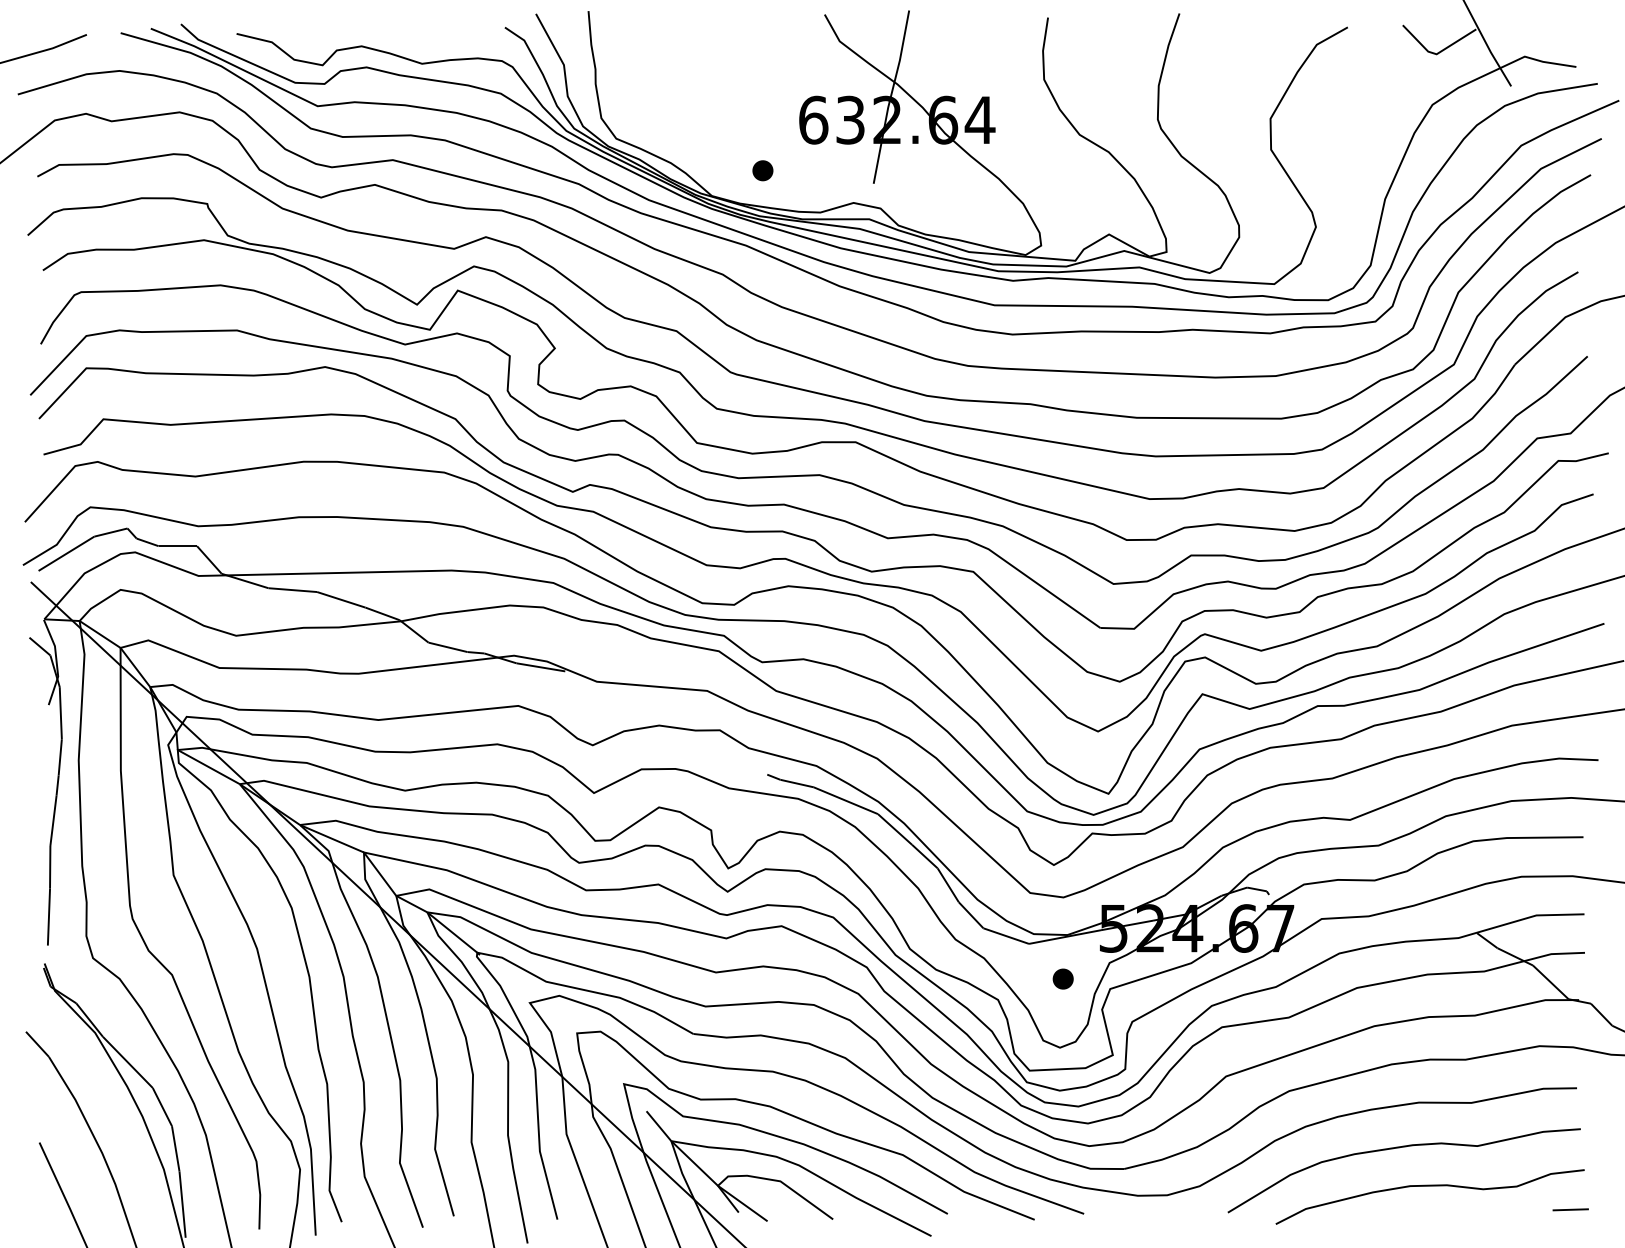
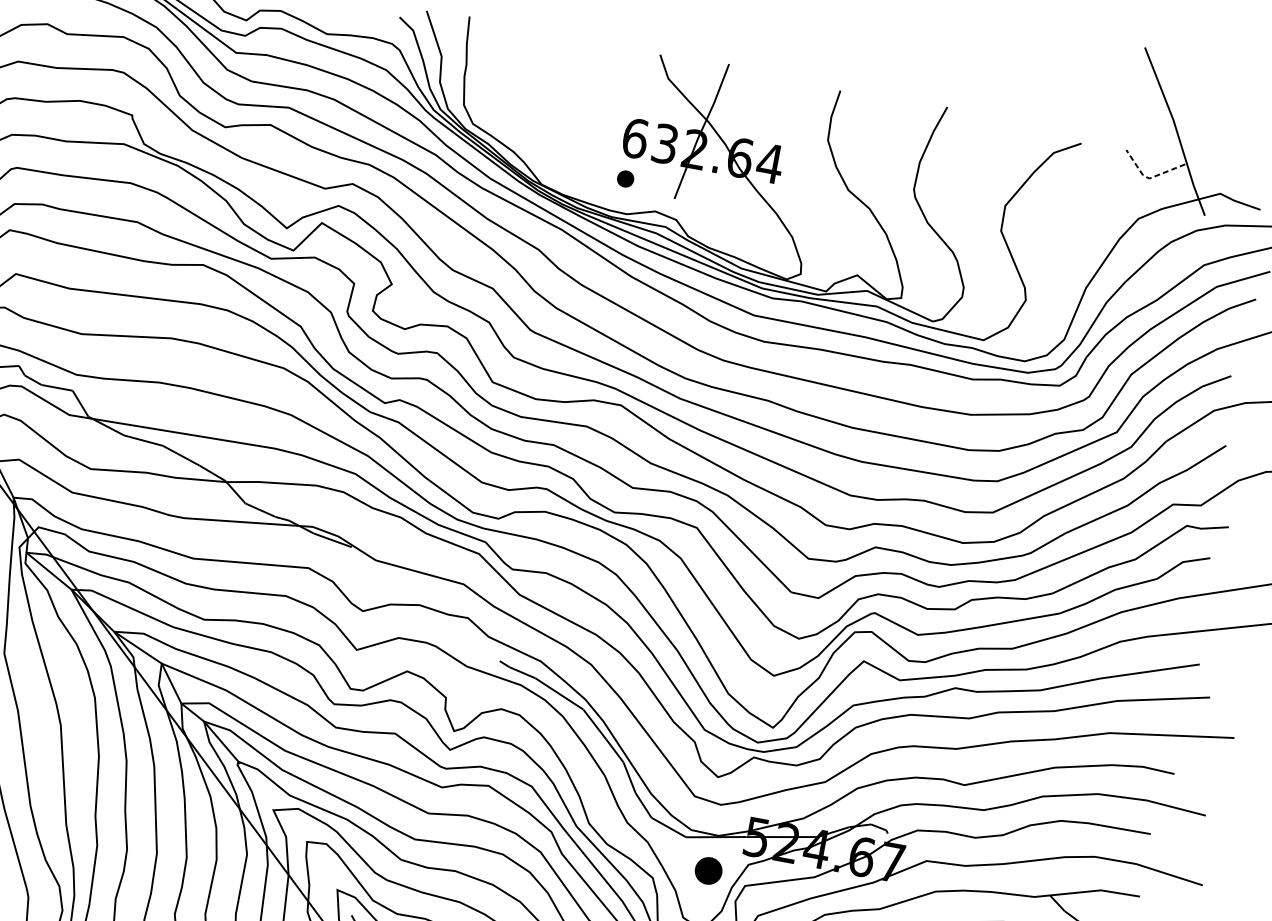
line: (1436, 54) -> (1149, 178), solid -> dashed
part: (762, 170) -> (625, 178), moved
part: (1062, 978) -> (708, 870), size x1.6

